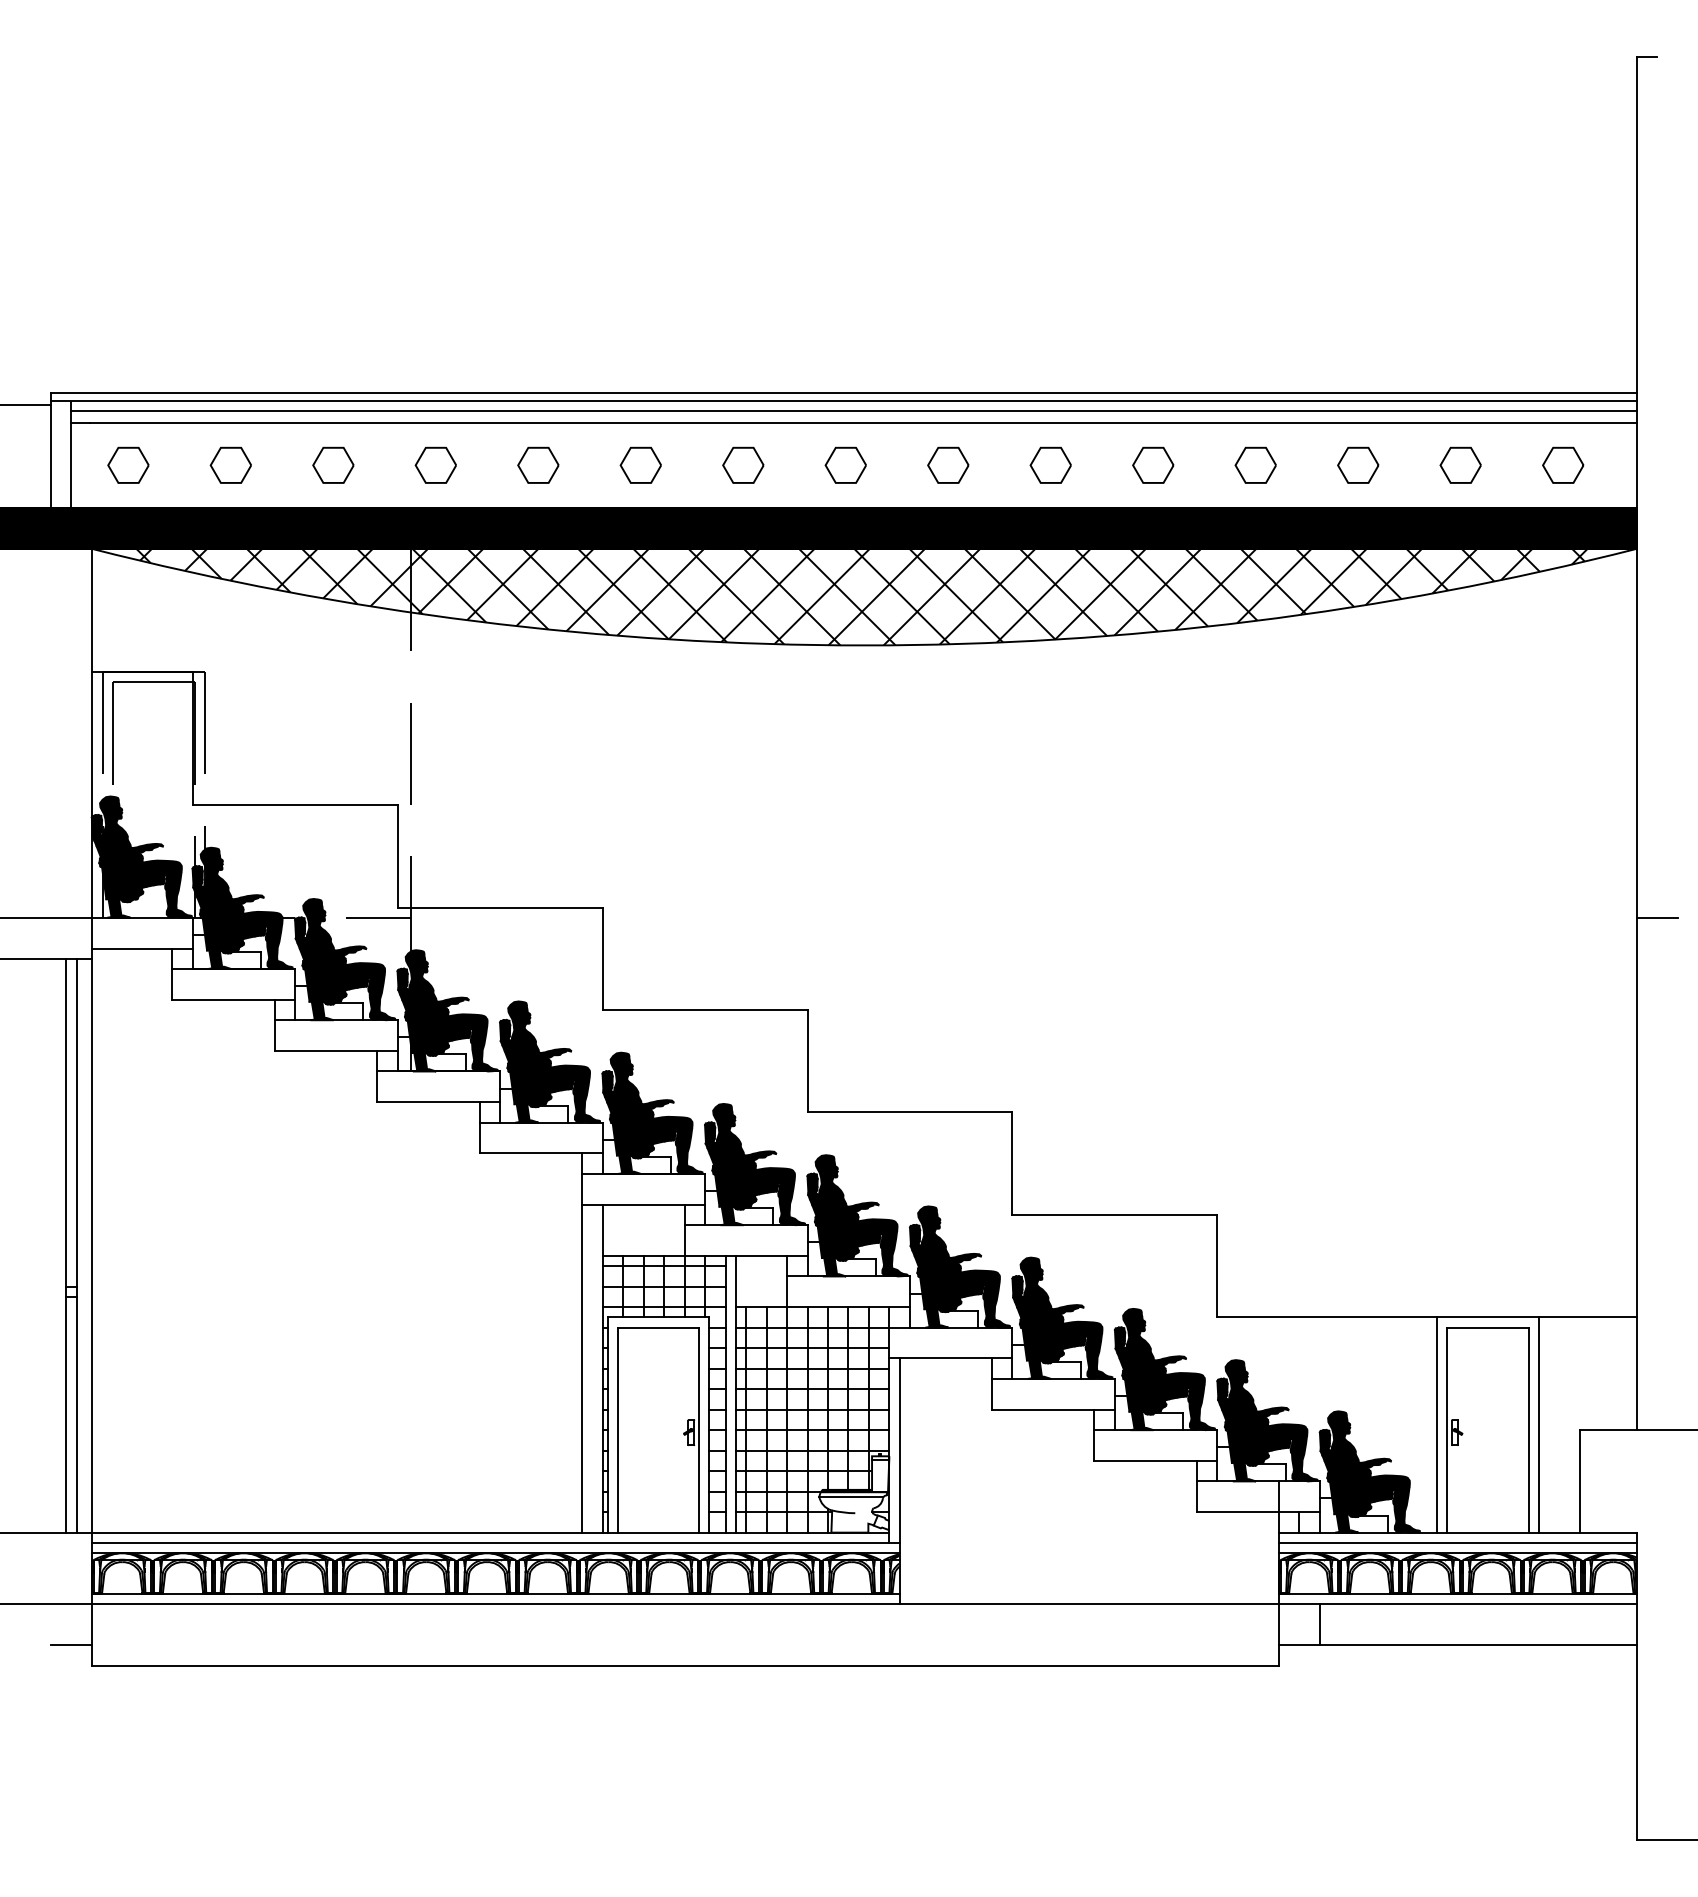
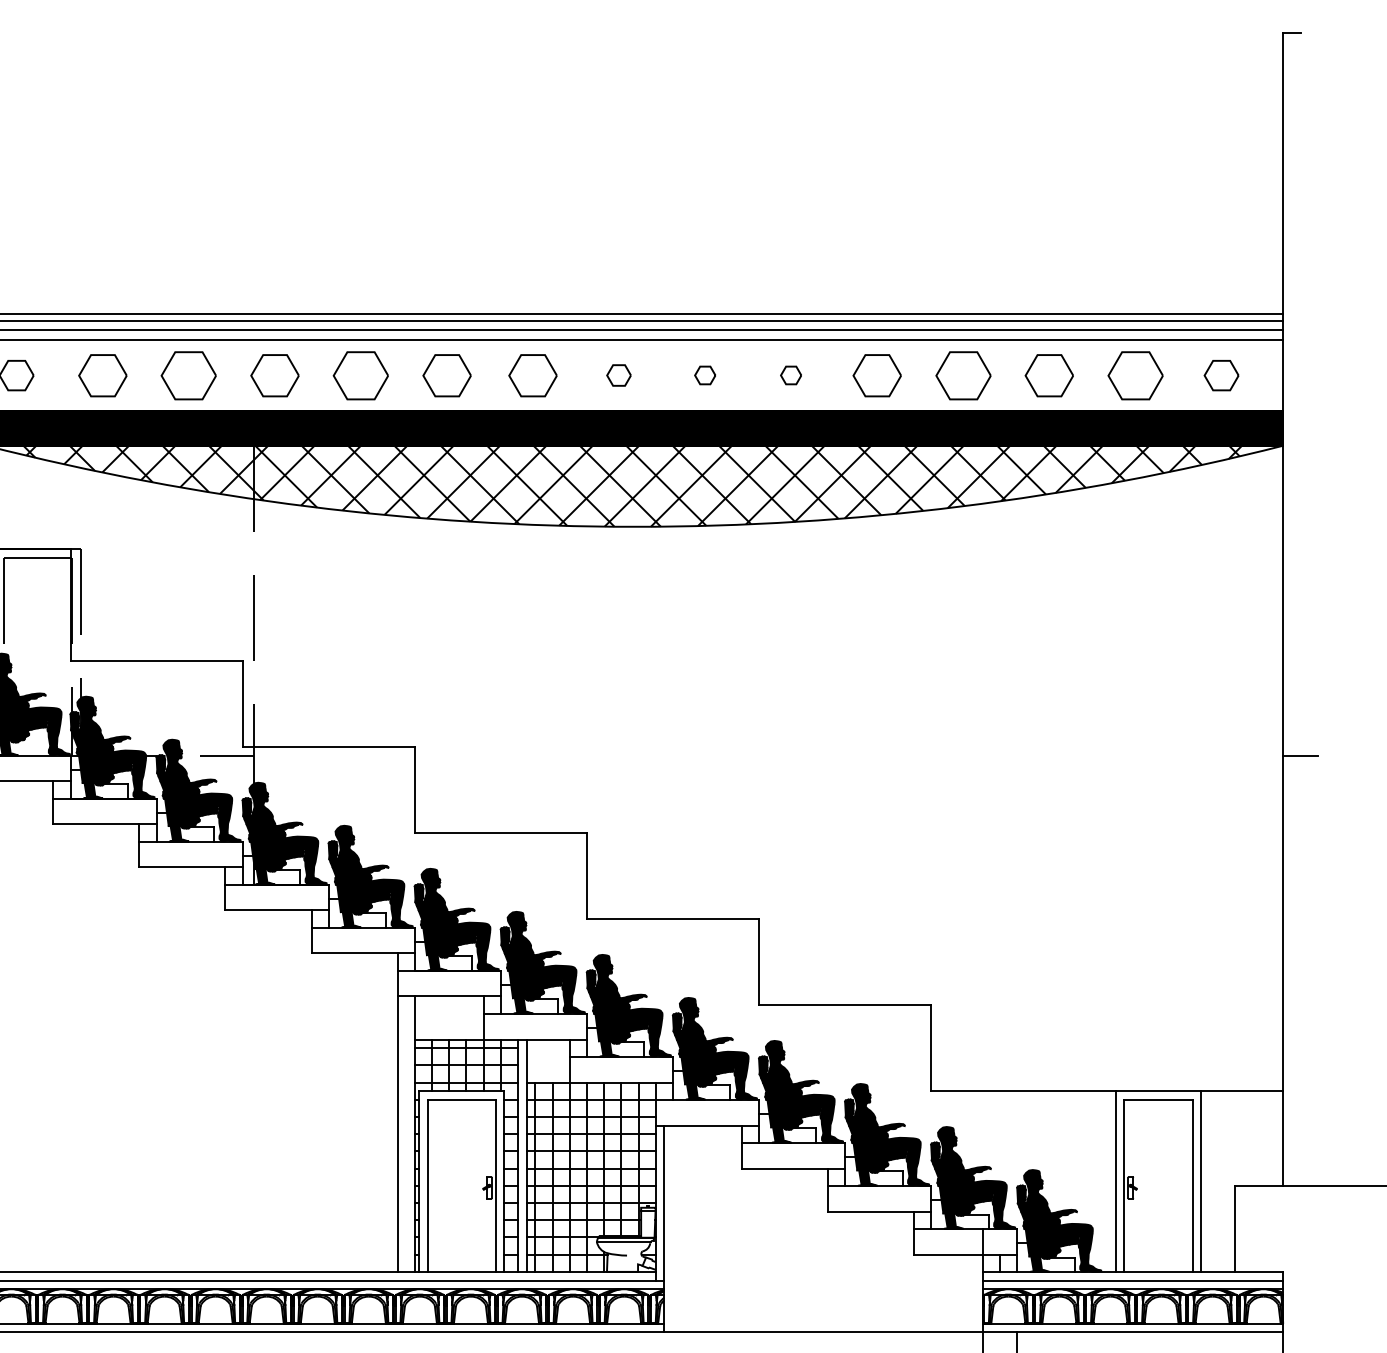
part: (230, 464) -> (102, 374), size x1.4
part: (333, 464) -> (188, 374), size x1.6
part: (435, 464) -> (274, 374), size x1.4
part: (538, 464) -> (361, 374), size x1.6
part: (640, 464) -> (446, 374), size x1.4
part: (743, 464) -> (533, 374), size x1.4
part: (845, 464) -> (618, 374), size x0.7
part: (948, 464) -> (705, 374), size x0.6
part: (1050, 464) -> (791, 374), size x0.6
part: (1153, 464) -> (877, 374), size x1.4
part: (1255, 464) -> (963, 374), size x1.6
part: (1358, 464) -> (1049, 374), size x1.4
part: (1460, 464) -> (1135, 374), size x1.6

